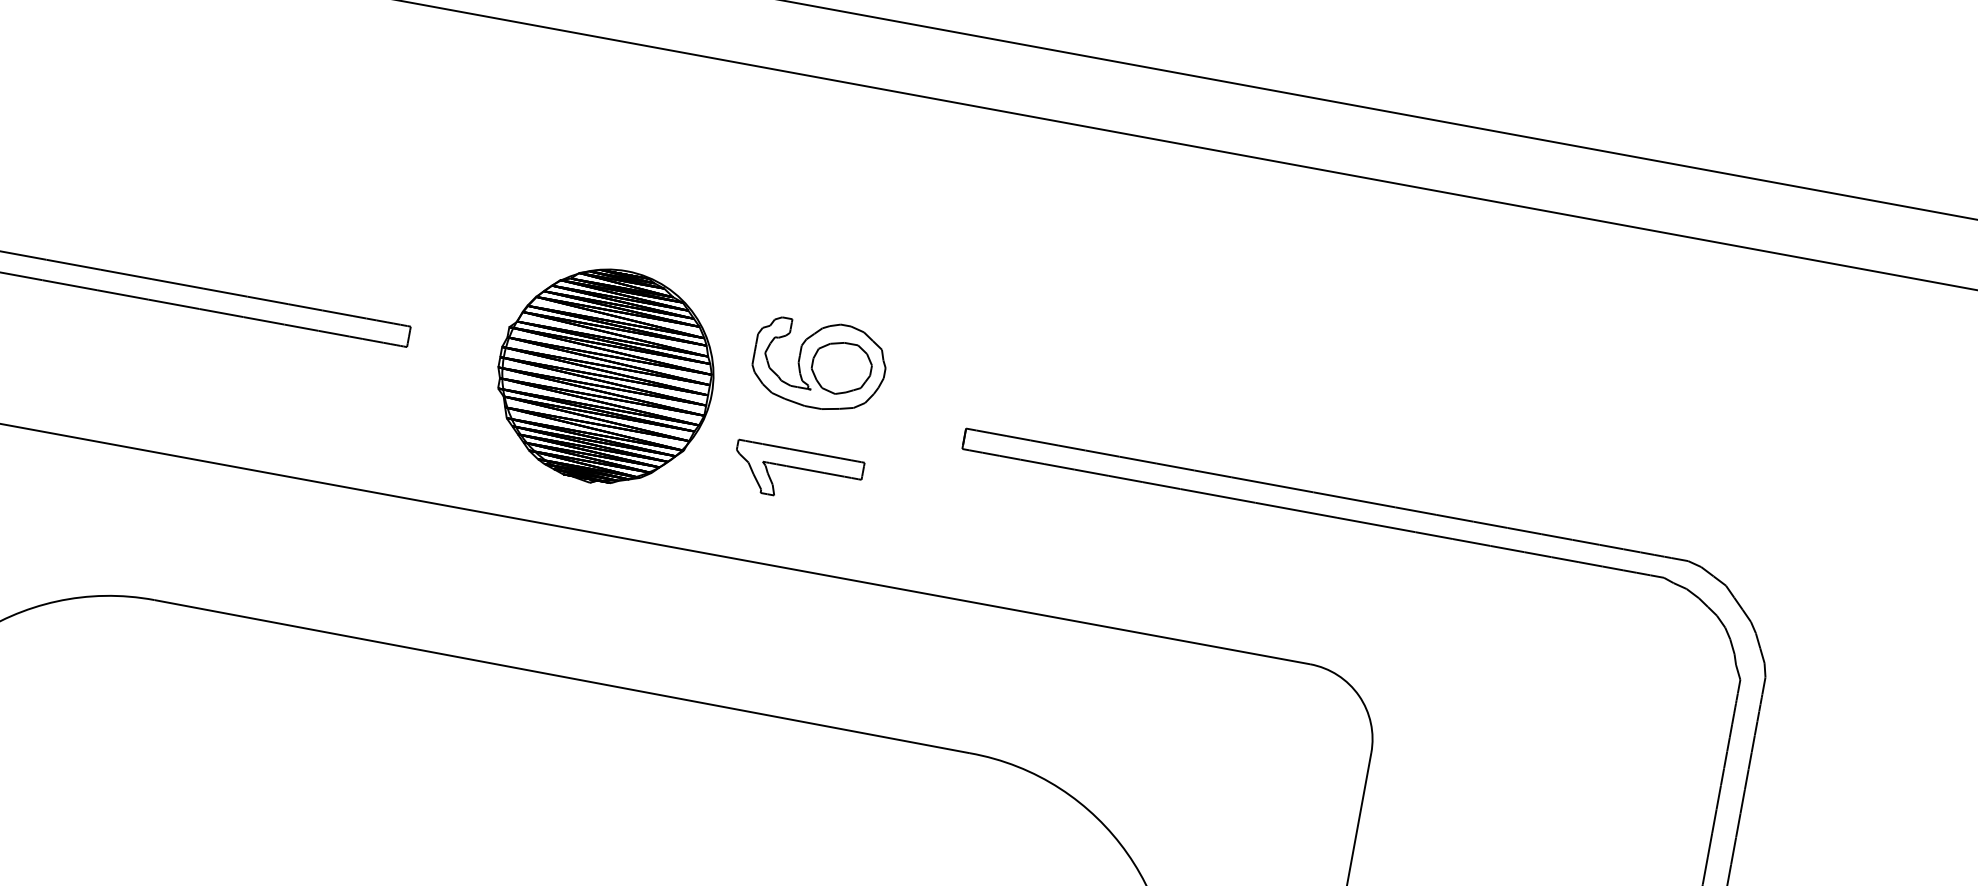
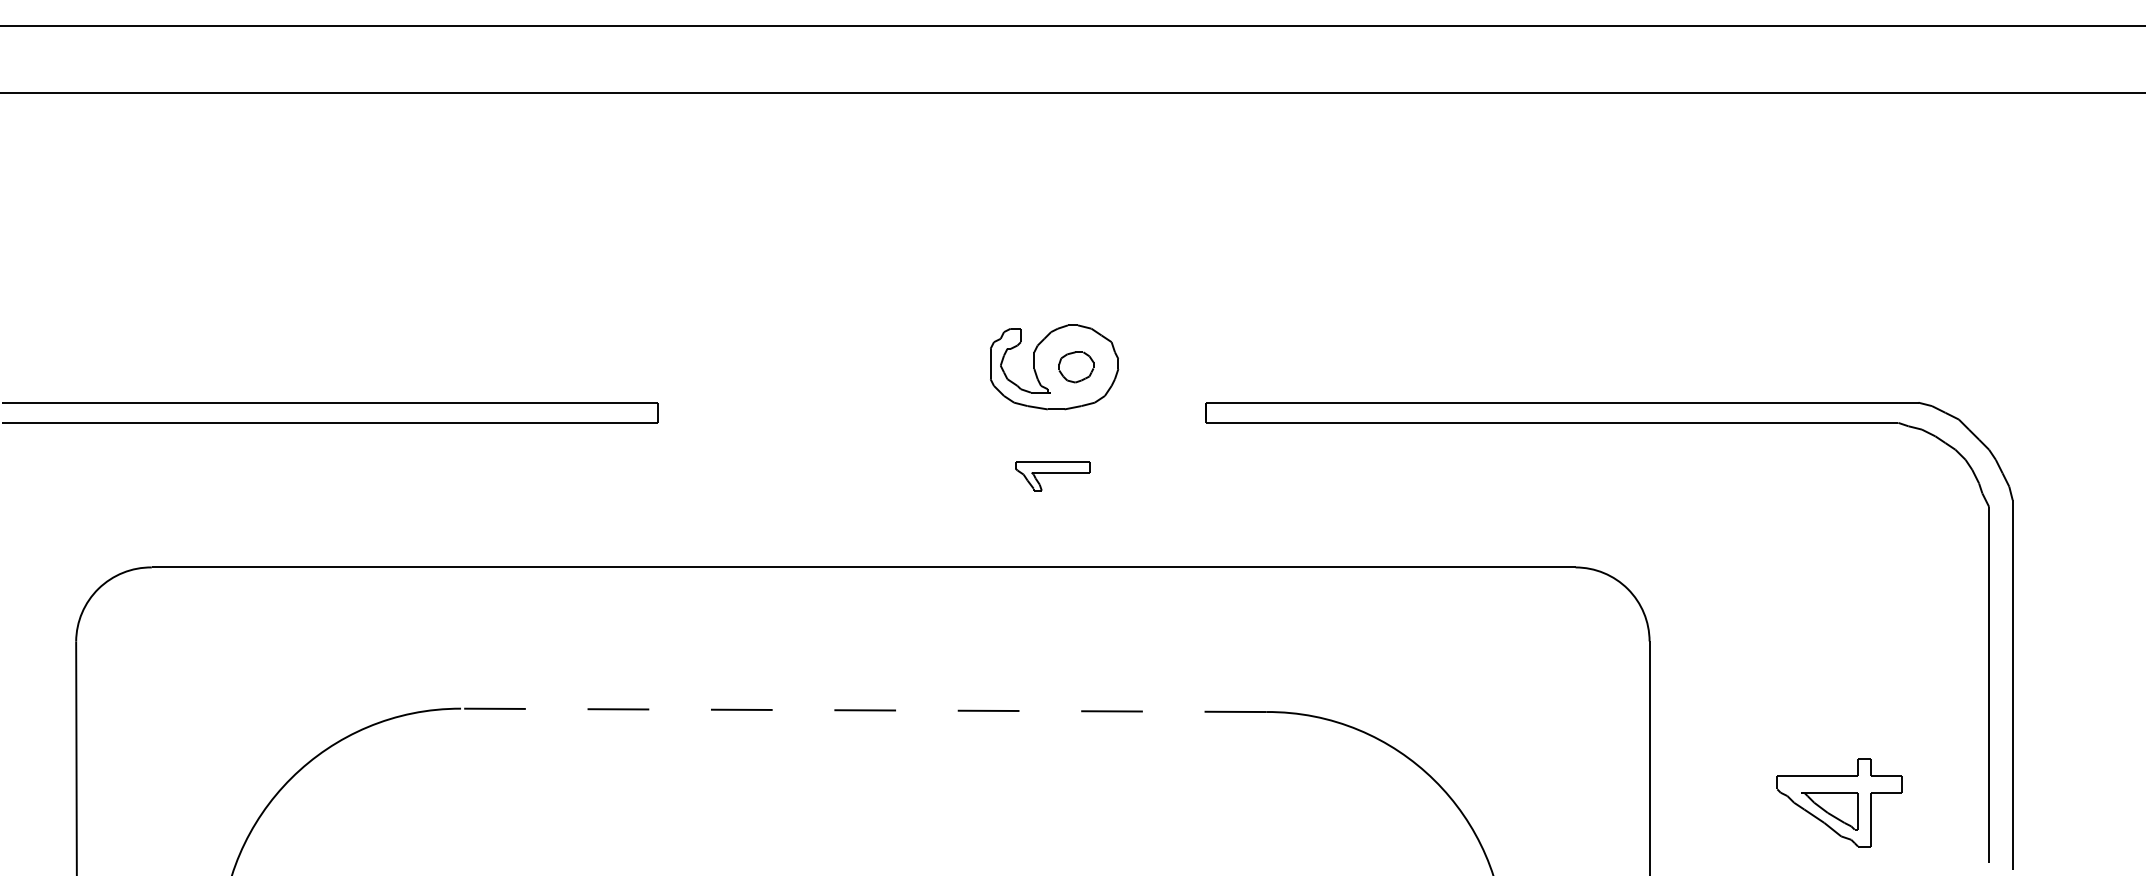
part: (841, 368) -> (1076, 367), size x0.6
part: (605, 376) -> (852, 416), removed
part: (797, 474) -> (1052, 476), size x0.6
line: (562, 676) -> (863, 710), solid -> dashed

